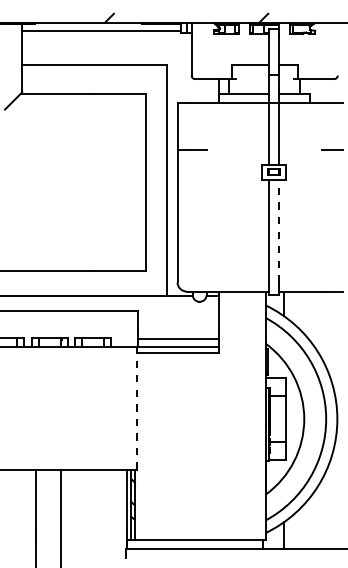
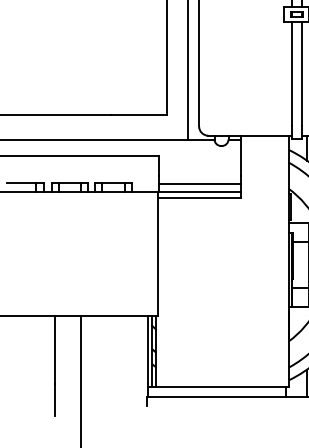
line: (279, 230) -> (302, 73), dashed -> solid
line: (136, 407) -> (157, 253), dashed -> solid

